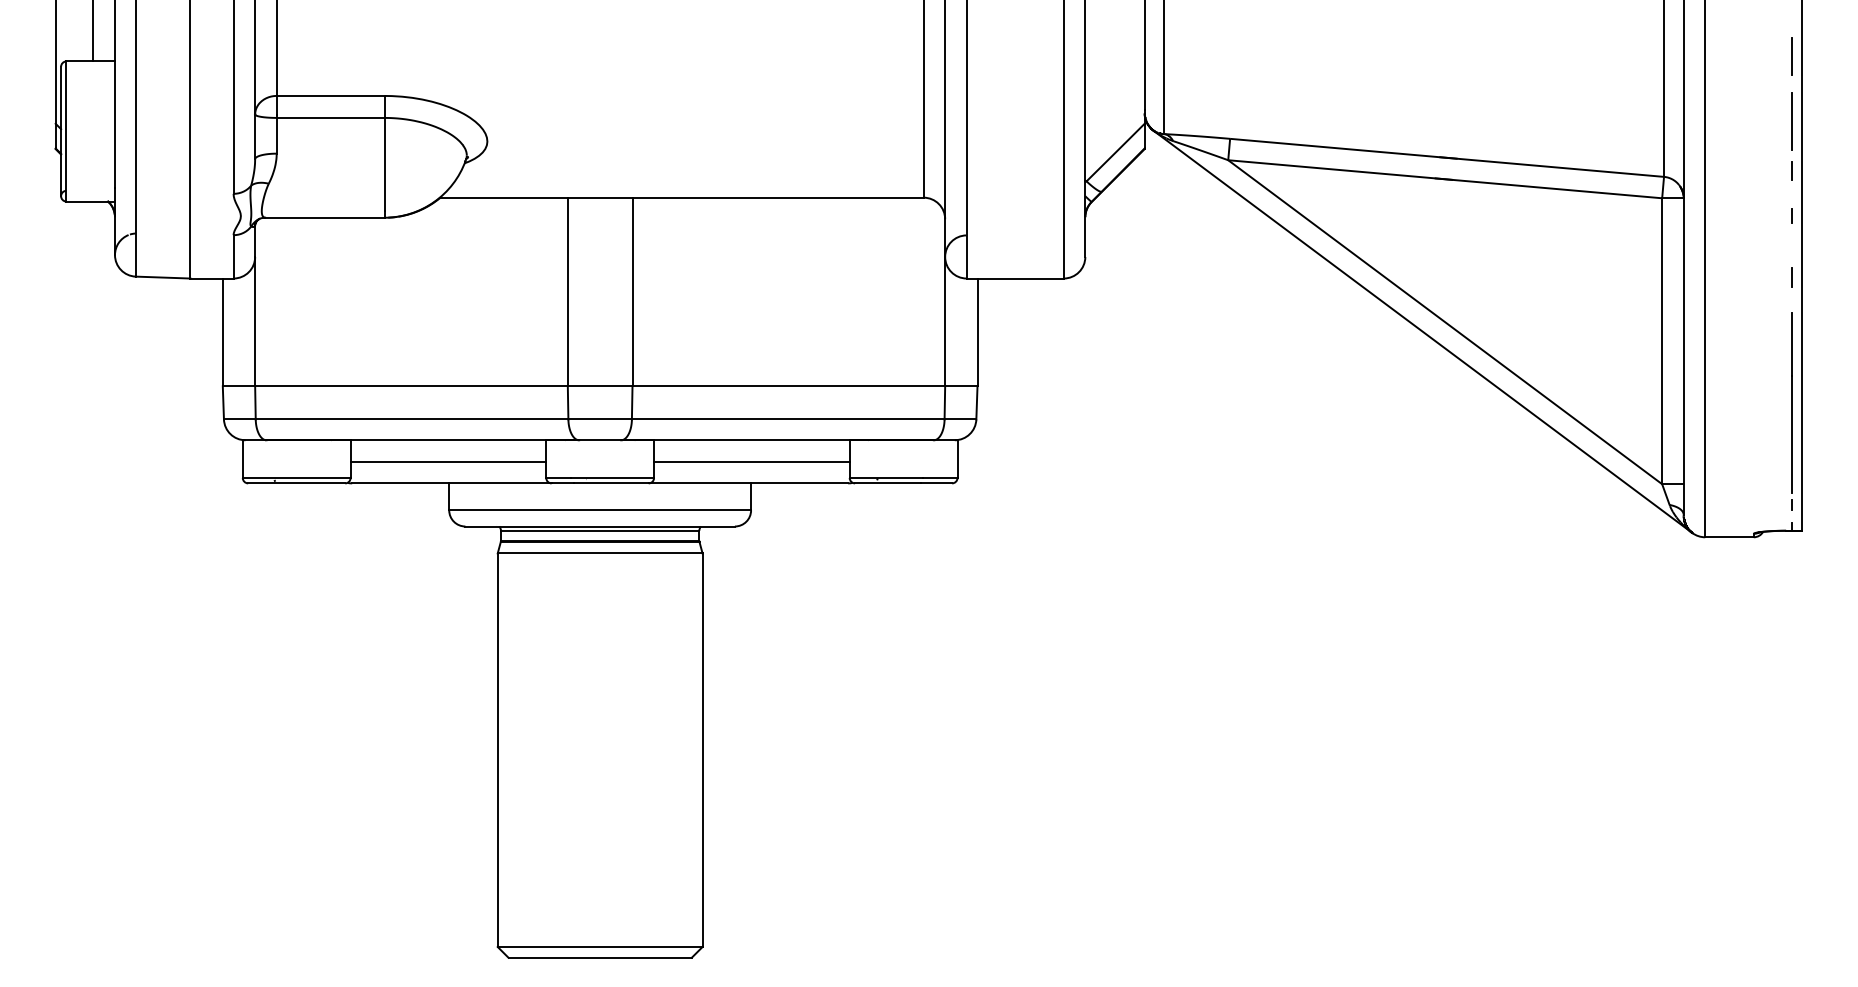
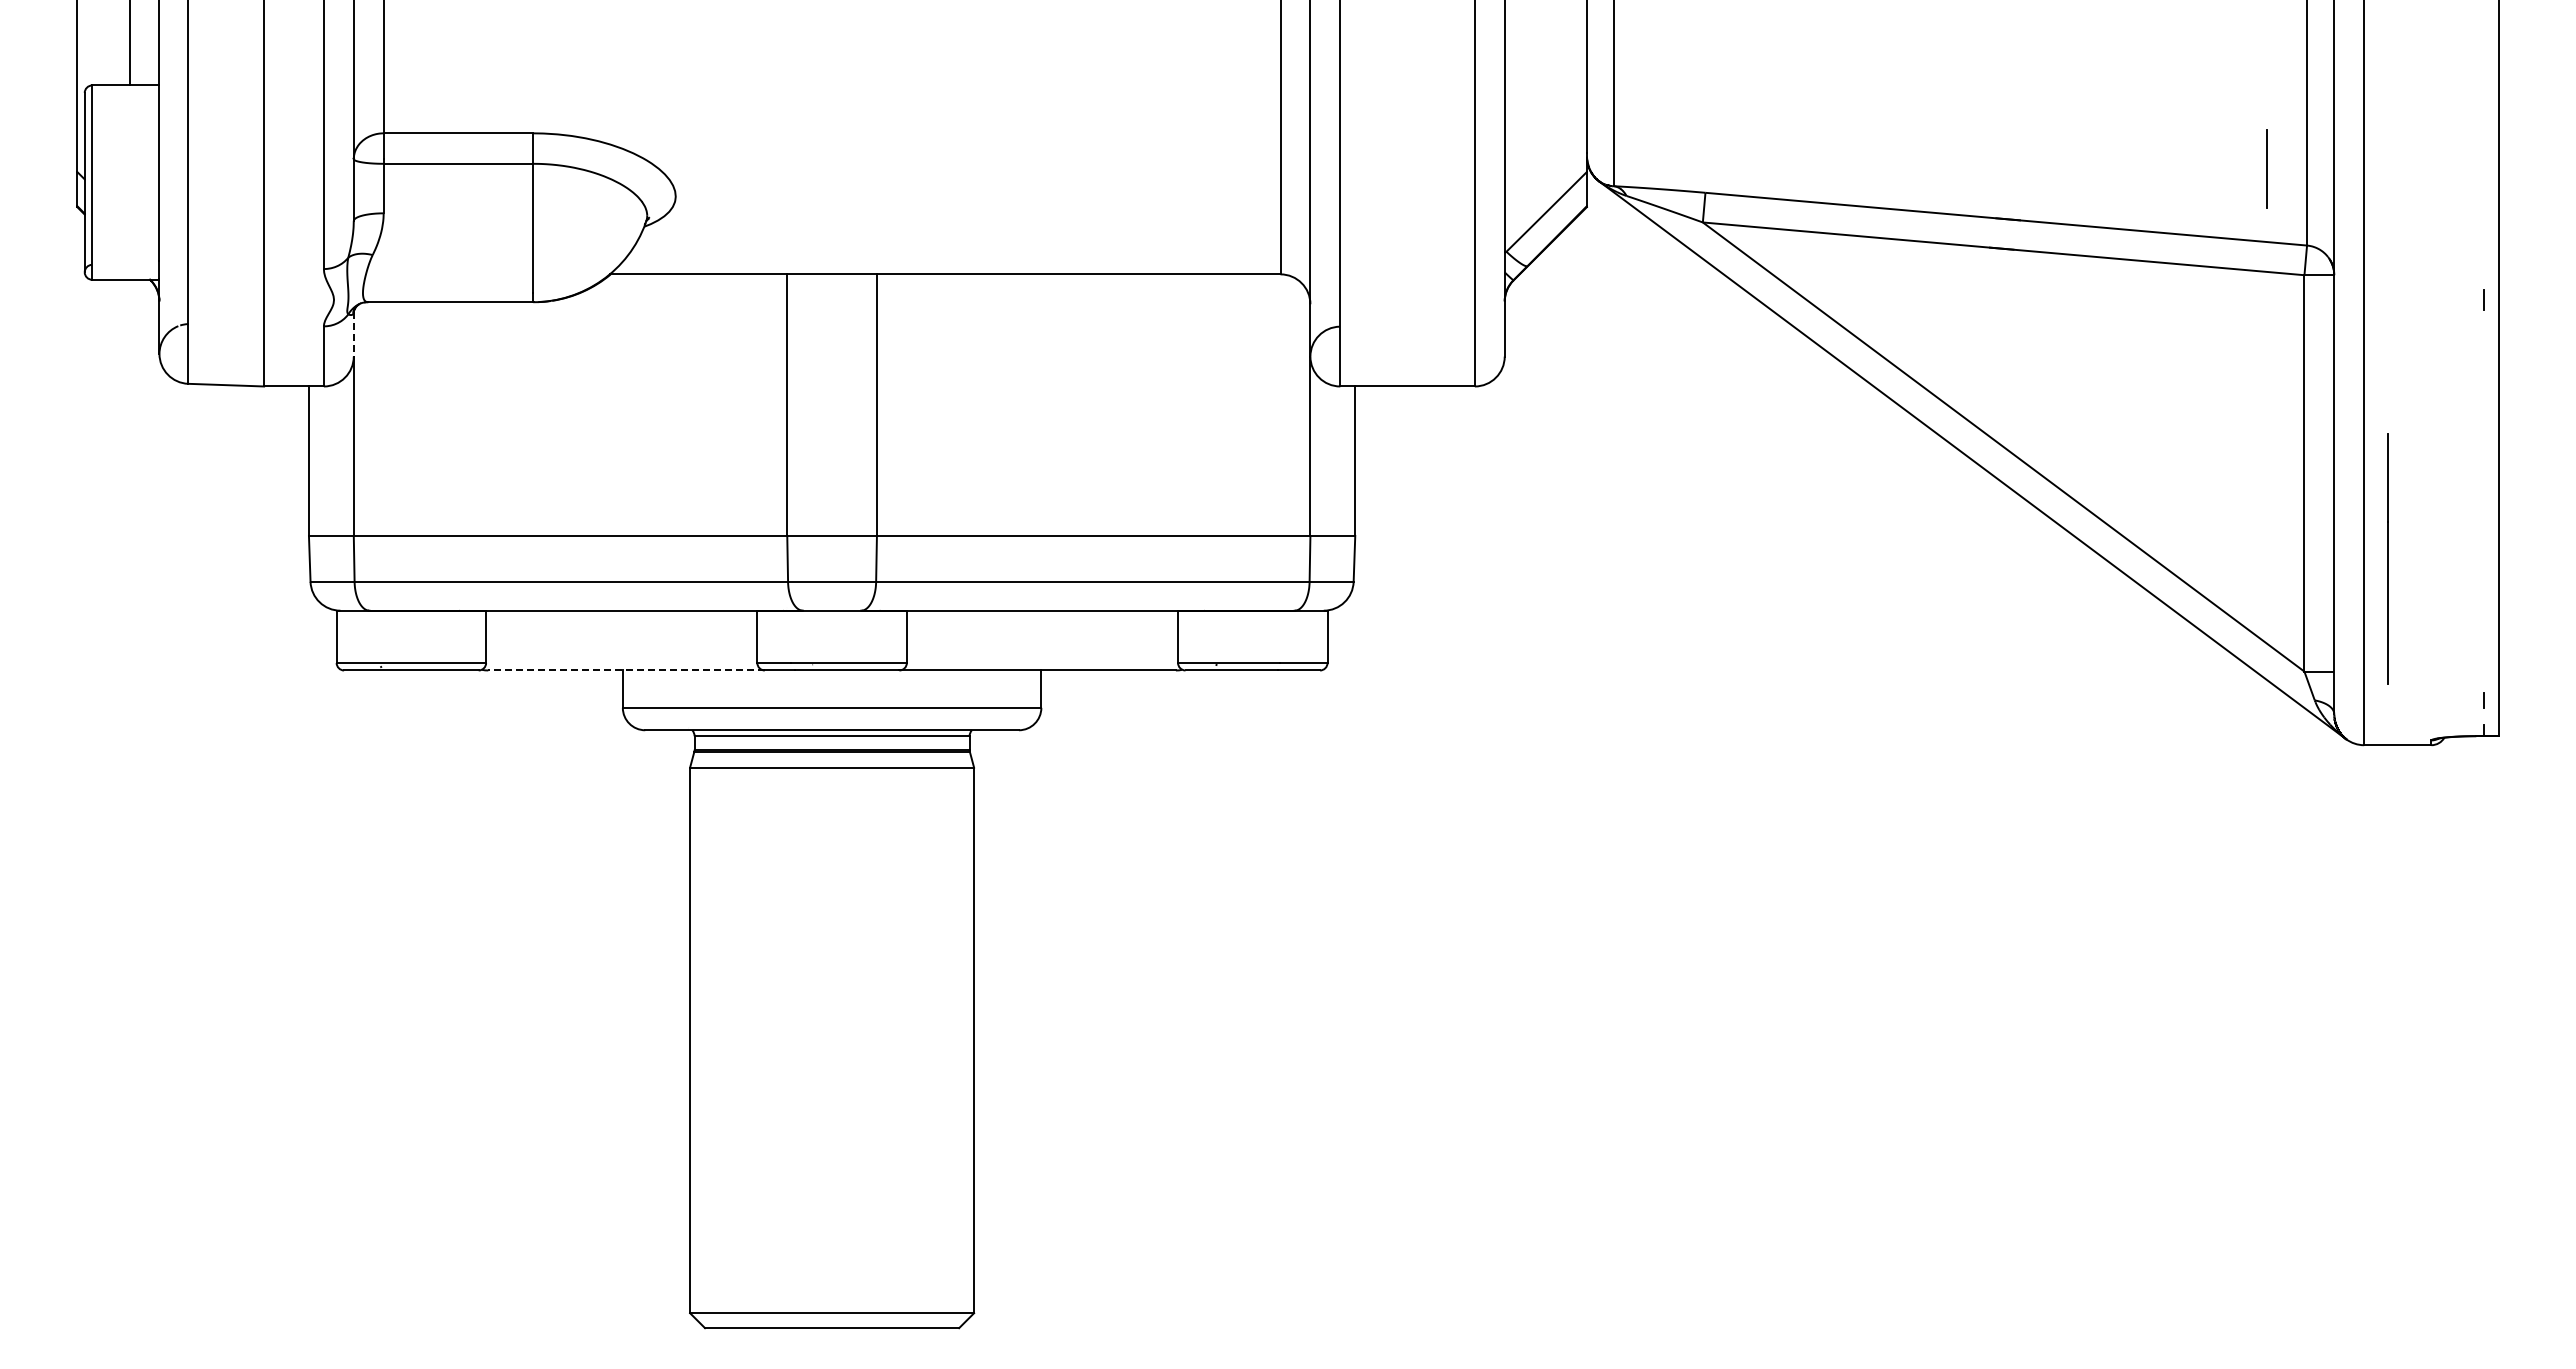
line: (1791, 56) -> (2483, 78), removed
line: (1791, 121) -> (2266, 168), moved
line: (1791, 170) -> (2483, 236), removed
line: (254, 241) -> (353, 334), solid -> dashed
line: (1791, 277) -> (2483, 384), removed
line: (1791, 402) -> (2387, 558), moved
line: (448, 461) -> (621, 640), removed
line: (751, 461) -> (1042, 640), removed
line: (451, 483) -> (626, 670), solid -> dashed

